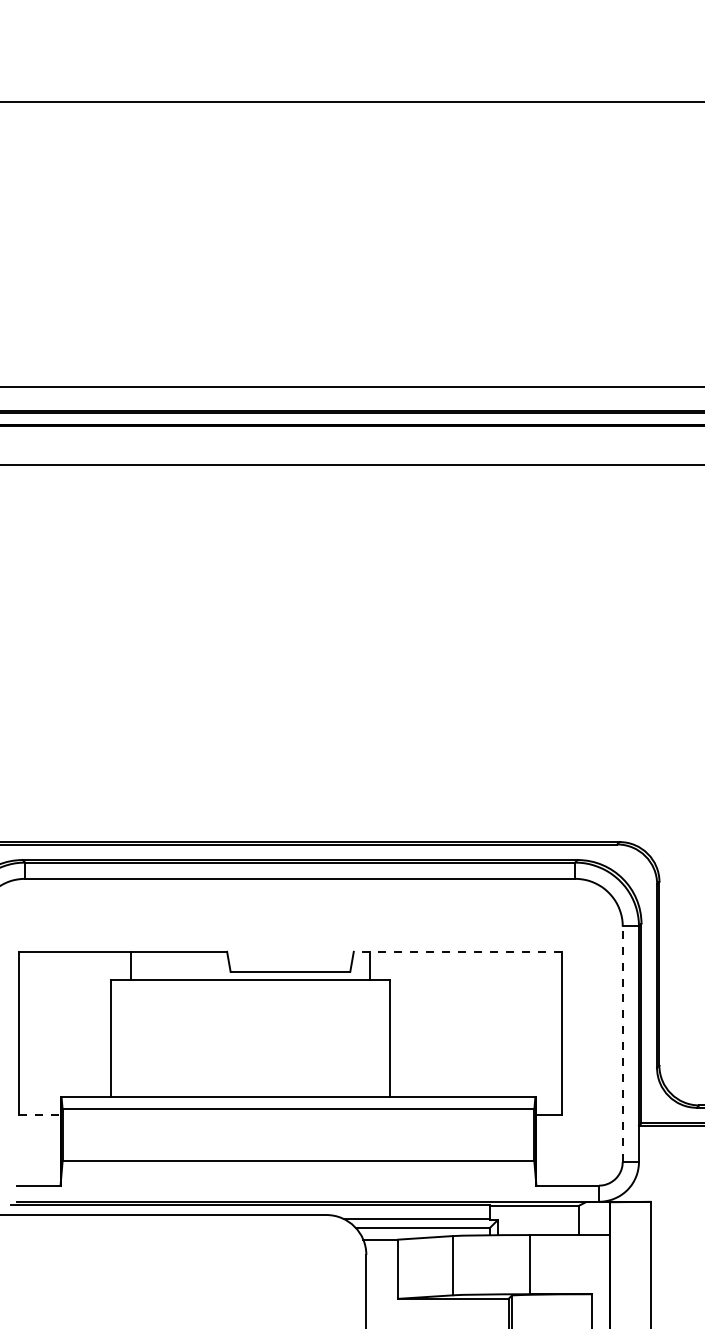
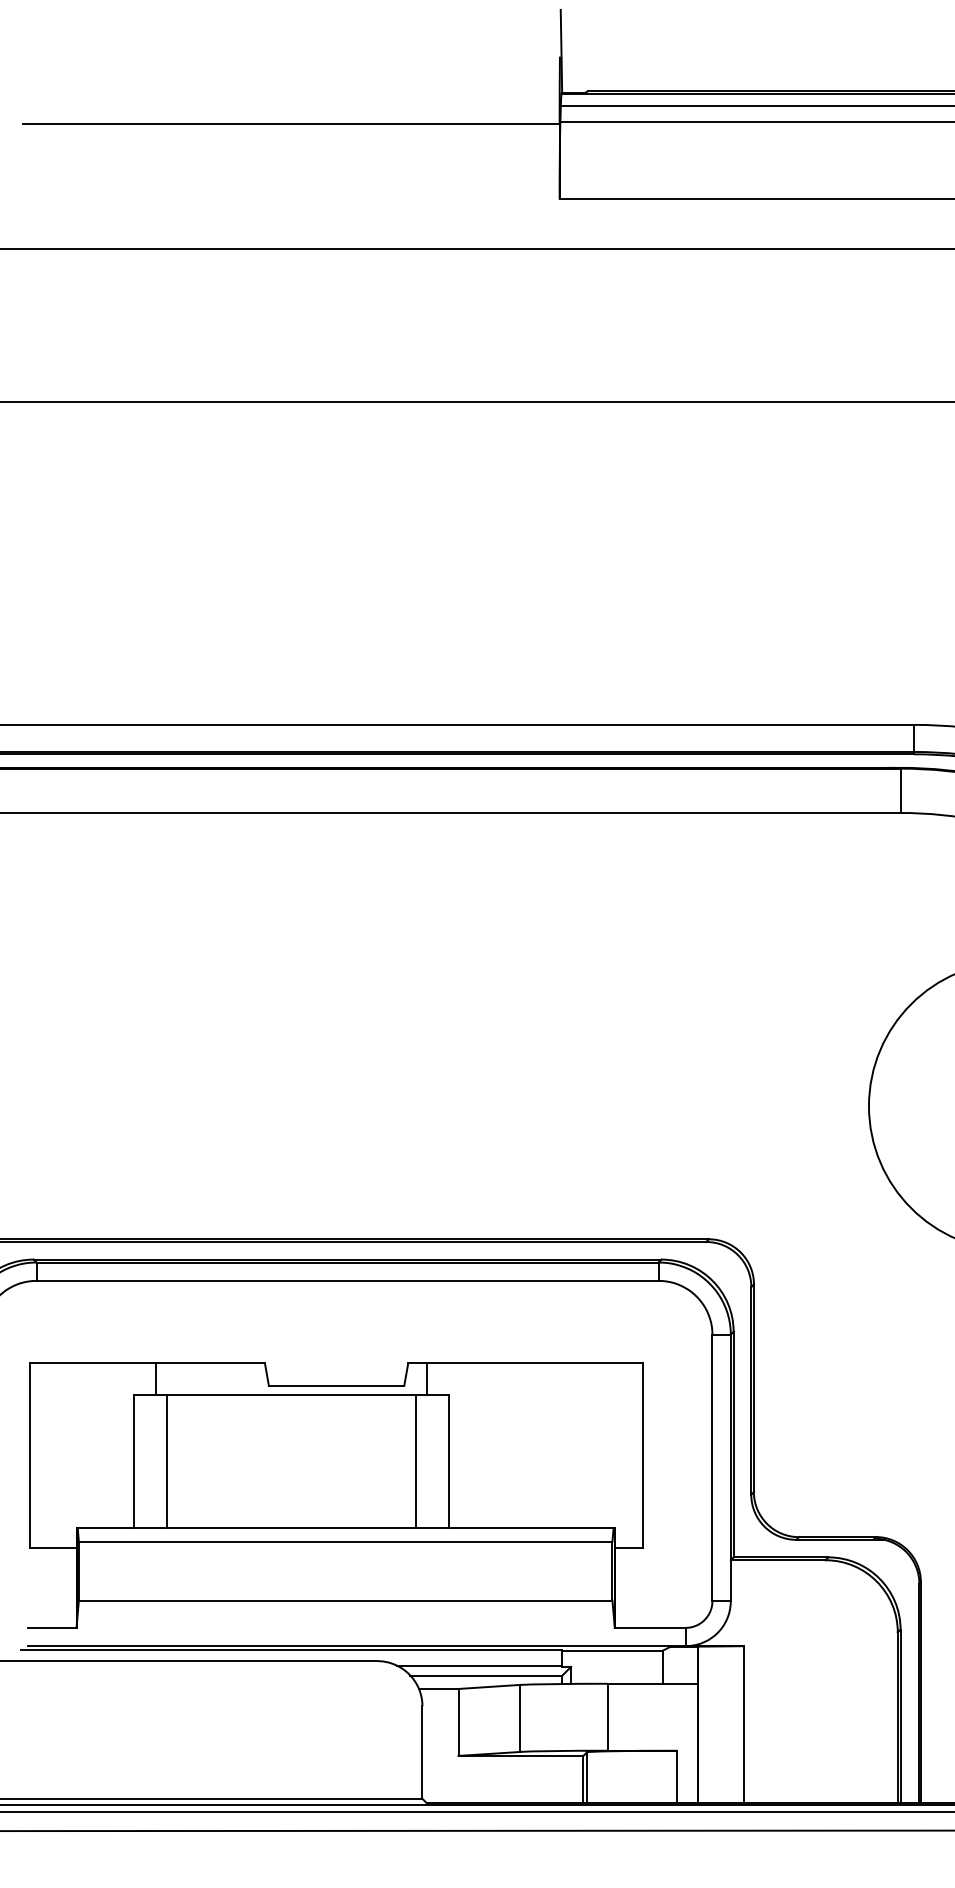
line: (457, 951) -> (525, 1363), dashed -> solid
line: (140, 1038) -> (166, 1461), added
line: (361, 1038) -> (416, 1461), added
line: (622, 1043) -> (712, 1467), dashed -> solid
line: (40, 1115) -> (53, 1548), dashed -> solid

